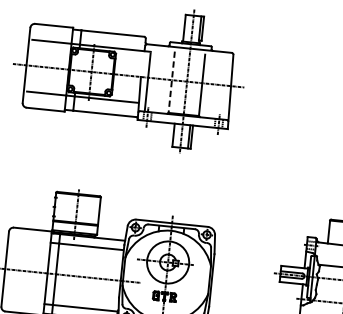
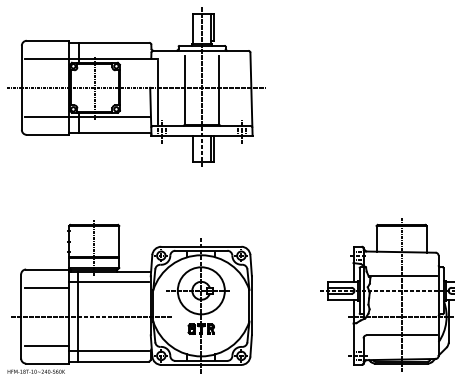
line: (172, 82) -> (185, 90), dashed -> solid
line: (30, 245) -> (46, 287), added
line: (25, 297) -> (46, 345), added

